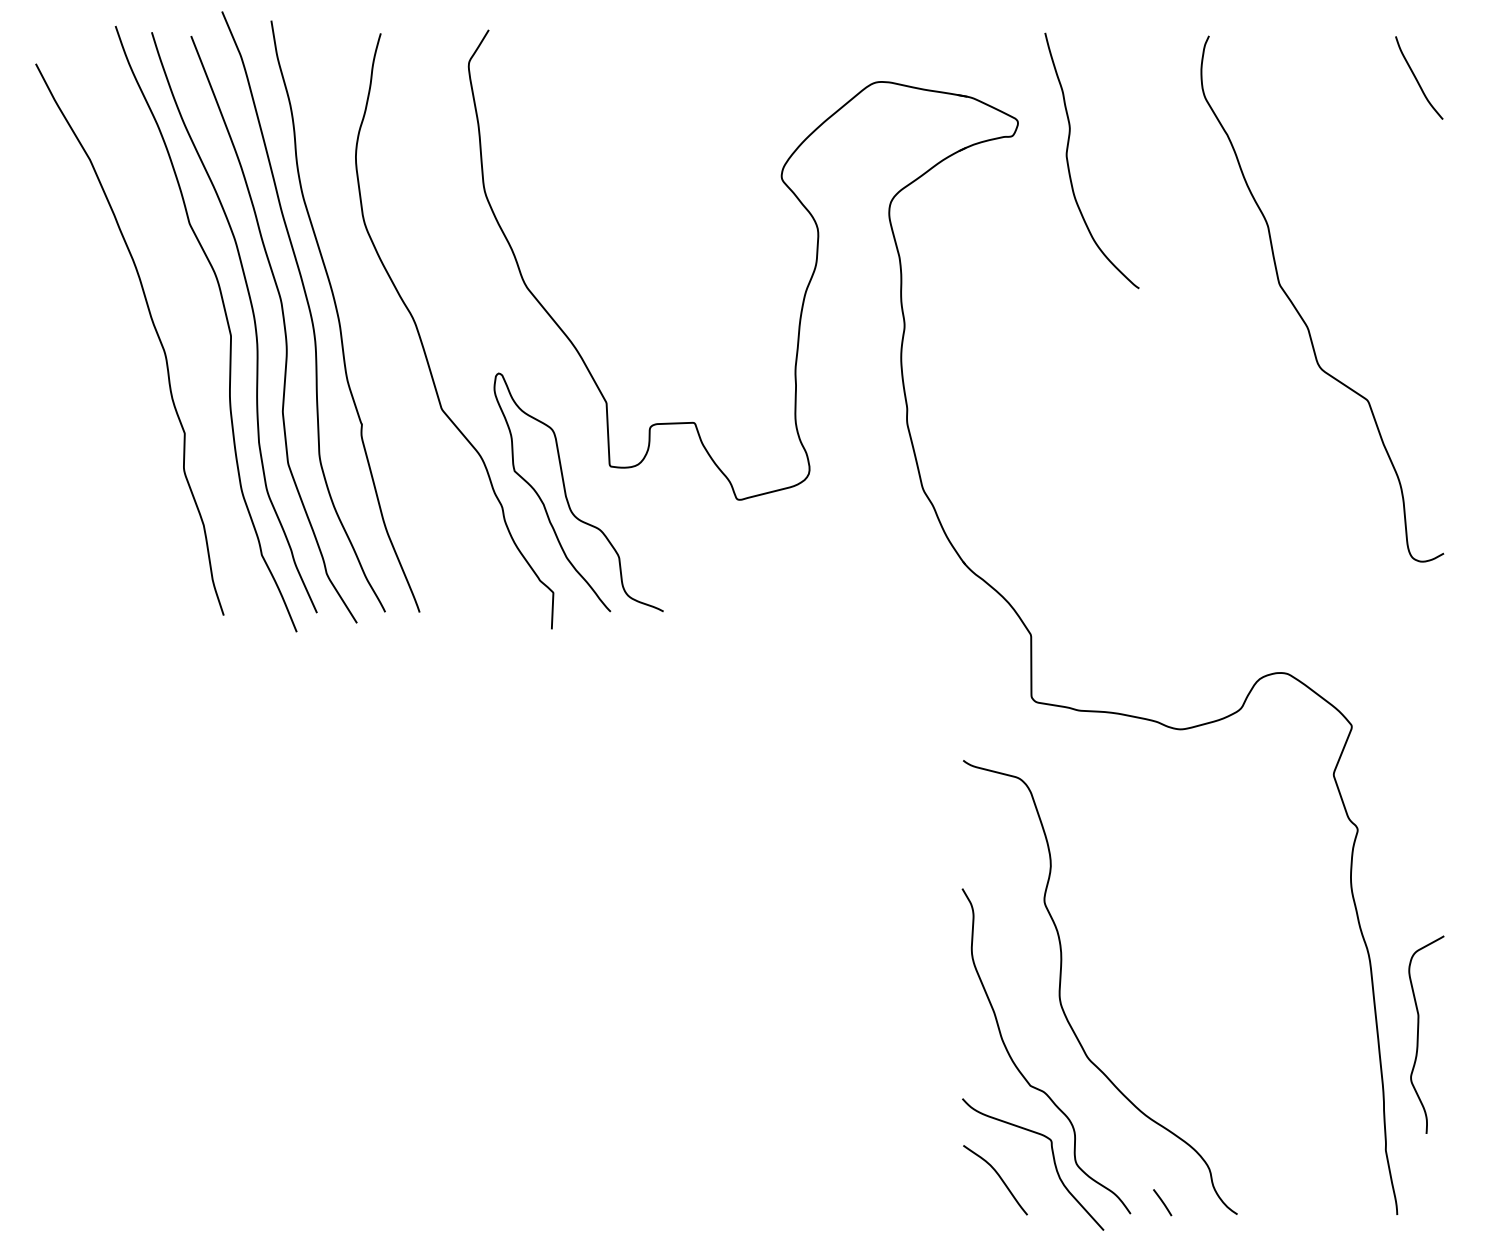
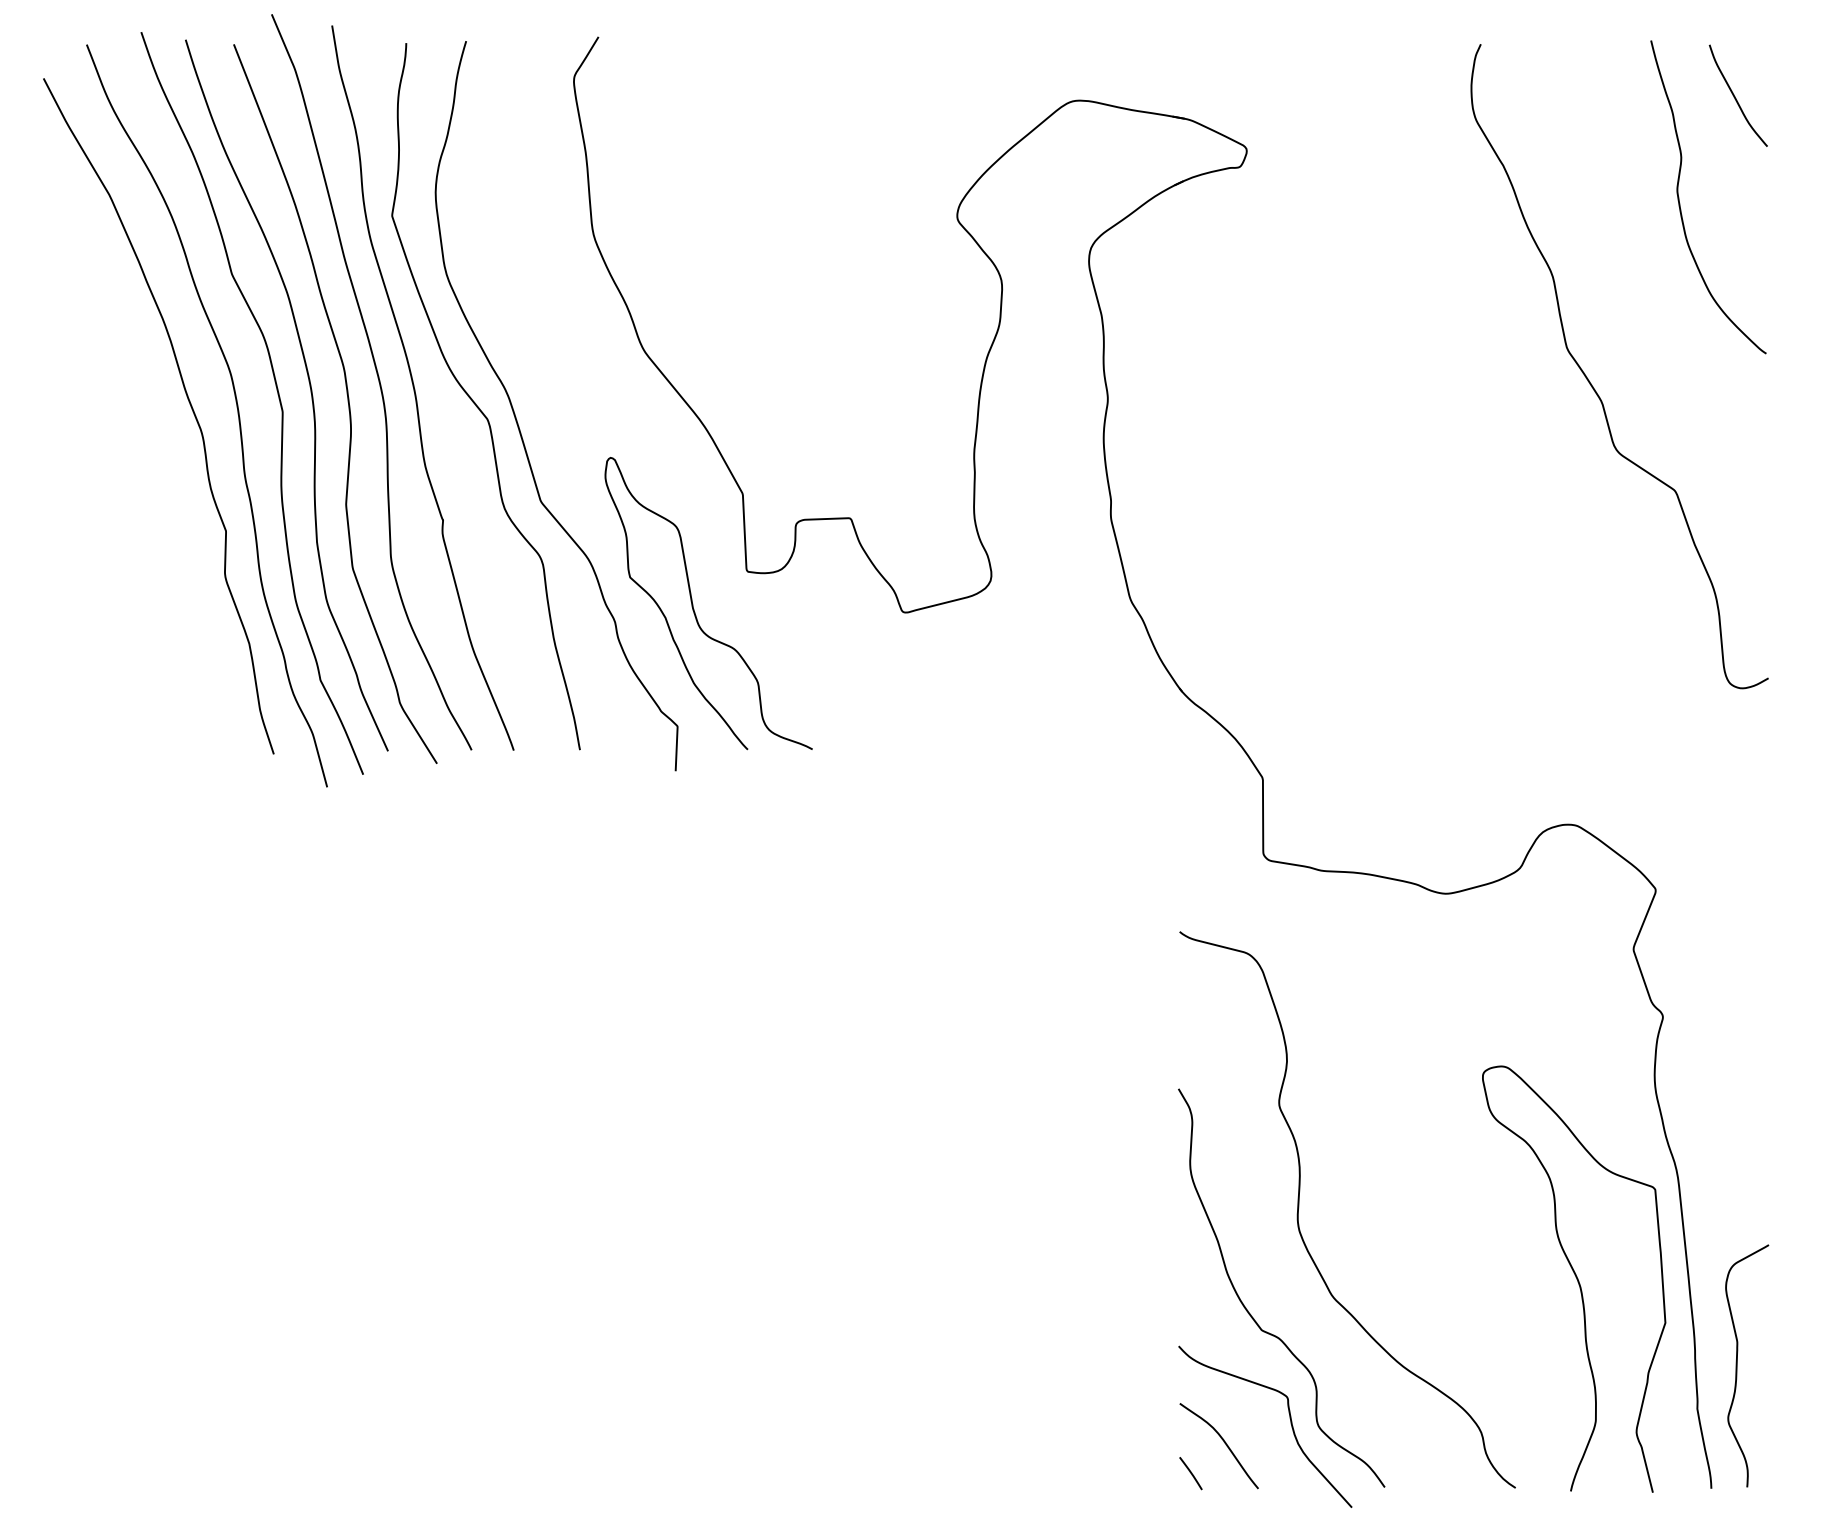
curve: (1069, 165) -> (1680, 203), moved
curve: (388, 328) -> (475, 402), added
curve: (194, 338) -> (237, 414), added
curve: (1418, 1034) -> (1737, 1365), moved
curve: (1286, 1042) -> (1575, 1277), added
line: (1162, 1202) -> (1190, 1473), moved

